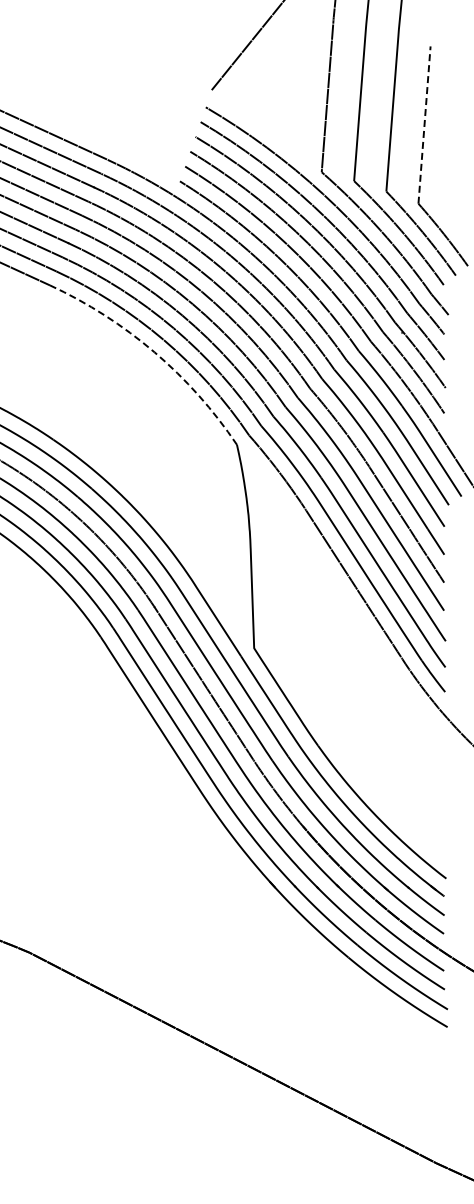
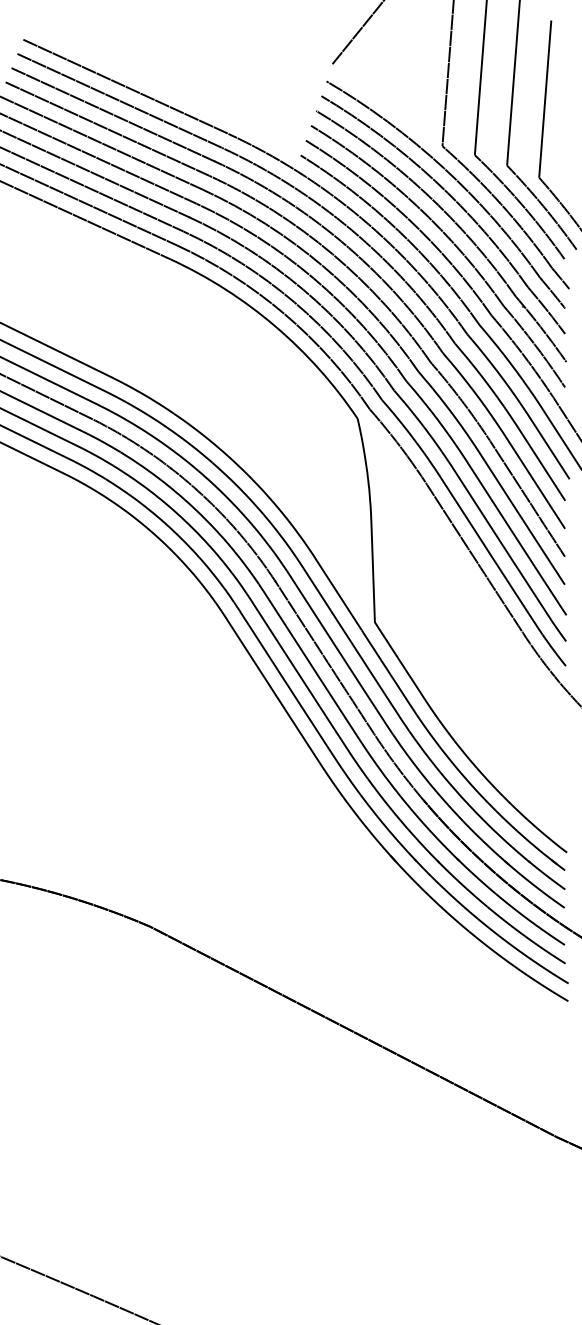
line: (424, 125) -> (545, 99), dashed -> solid
arc: (154, 352) -> (275, 326), dashed -> solid

